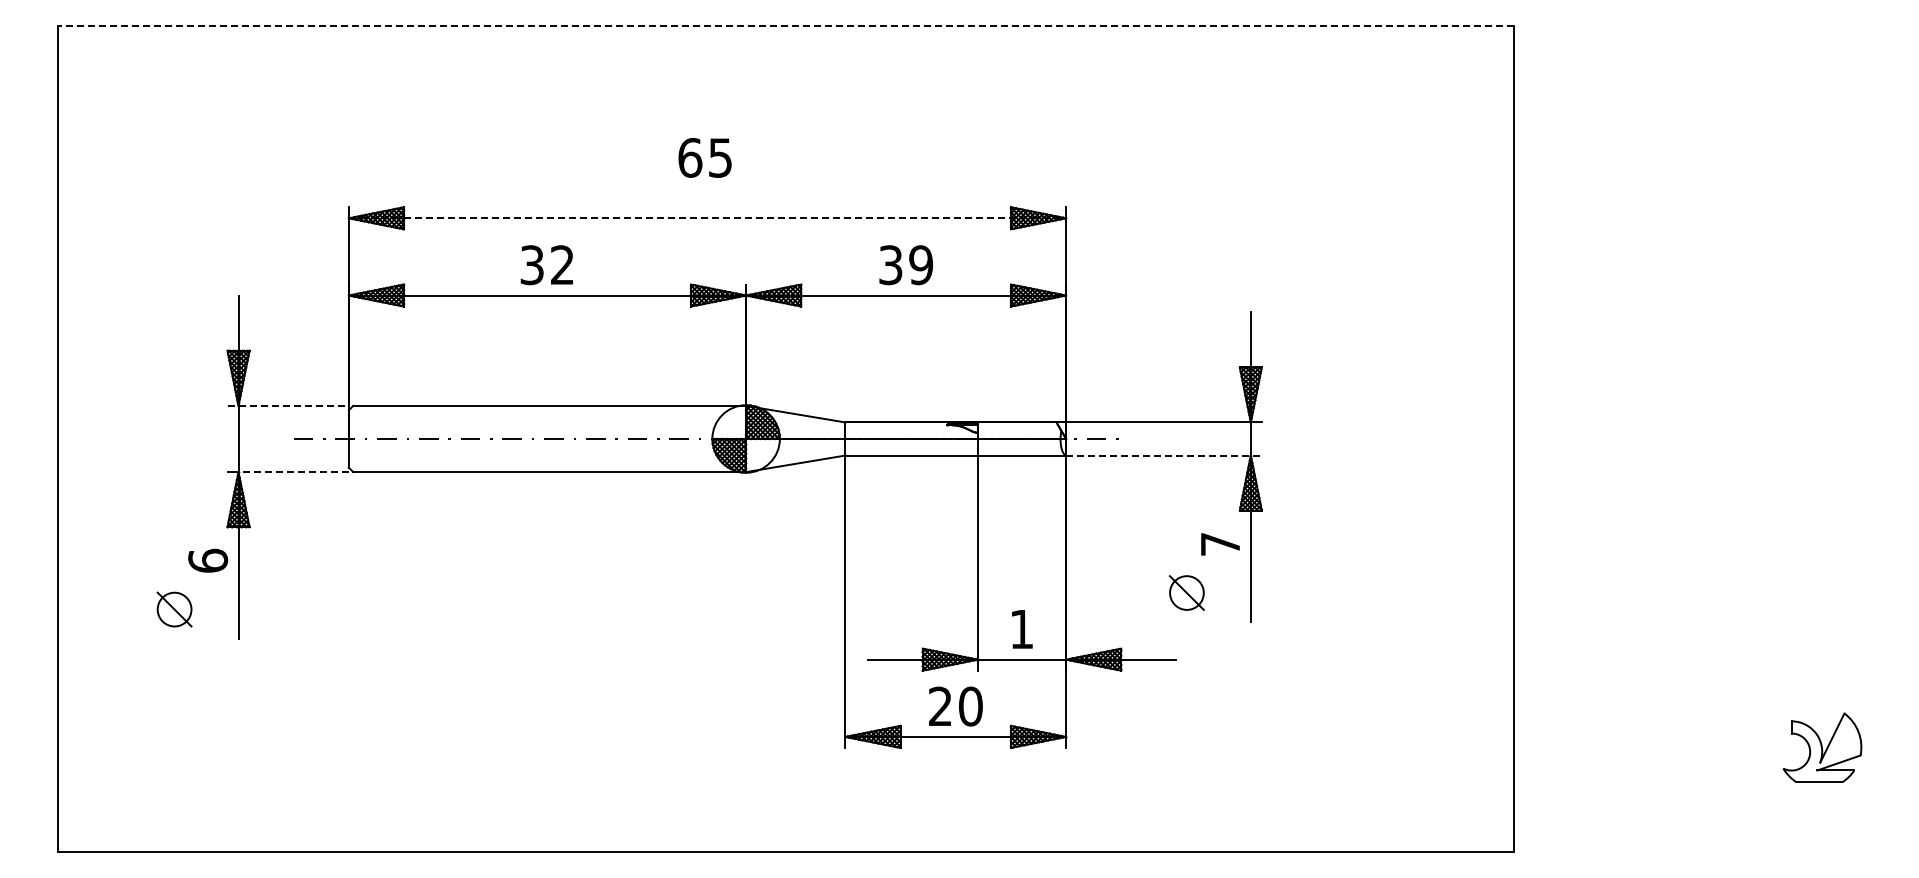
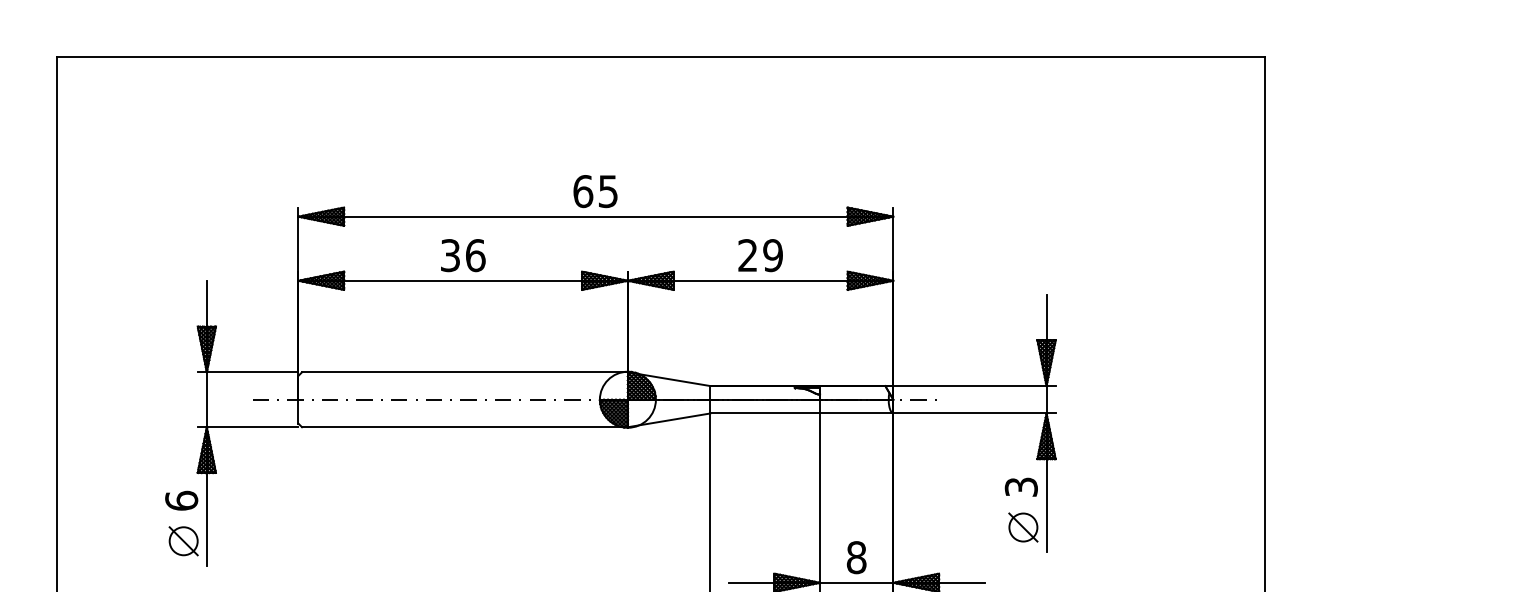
line: (785, 26) -> (660, 57), dashed -> solid
text: (704, 157) -> (595, 191), moved
line: (707, 218) -> (595, 216), dashed -> solid
text: (562, 265) -> (475, 255), 32 -> 36
text: (890, 265) -> (747, 255), 39 -> 29
line: (288, 405) -> (248, 371), dashed -> solid
line: (1164, 455) -> (974, 413), dashed -> solid
line: (293, 472) -> (252, 427), dashed -> solid
text: (1220, 544) -> (1021, 487), 7 -> 3
part: (1186, 592) -> (1023, 527), moved
part: (174, 609) -> (183, 541), moved
text: (1021, 629) -> (856, 557), 1 -> 8

